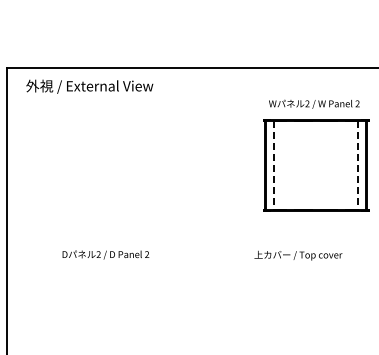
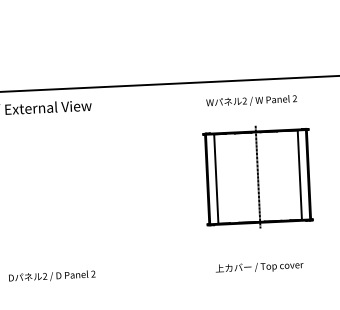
text: (314, 103) -> (251, 100), moved
line: (274, 165) -> (216, 179), dashed -> solid
line: (316, 165) -> (258, 177), added
line: (357, 165) -> (299, 175), dashed -> solid
text: (298, 255) -> (259, 267), moved

